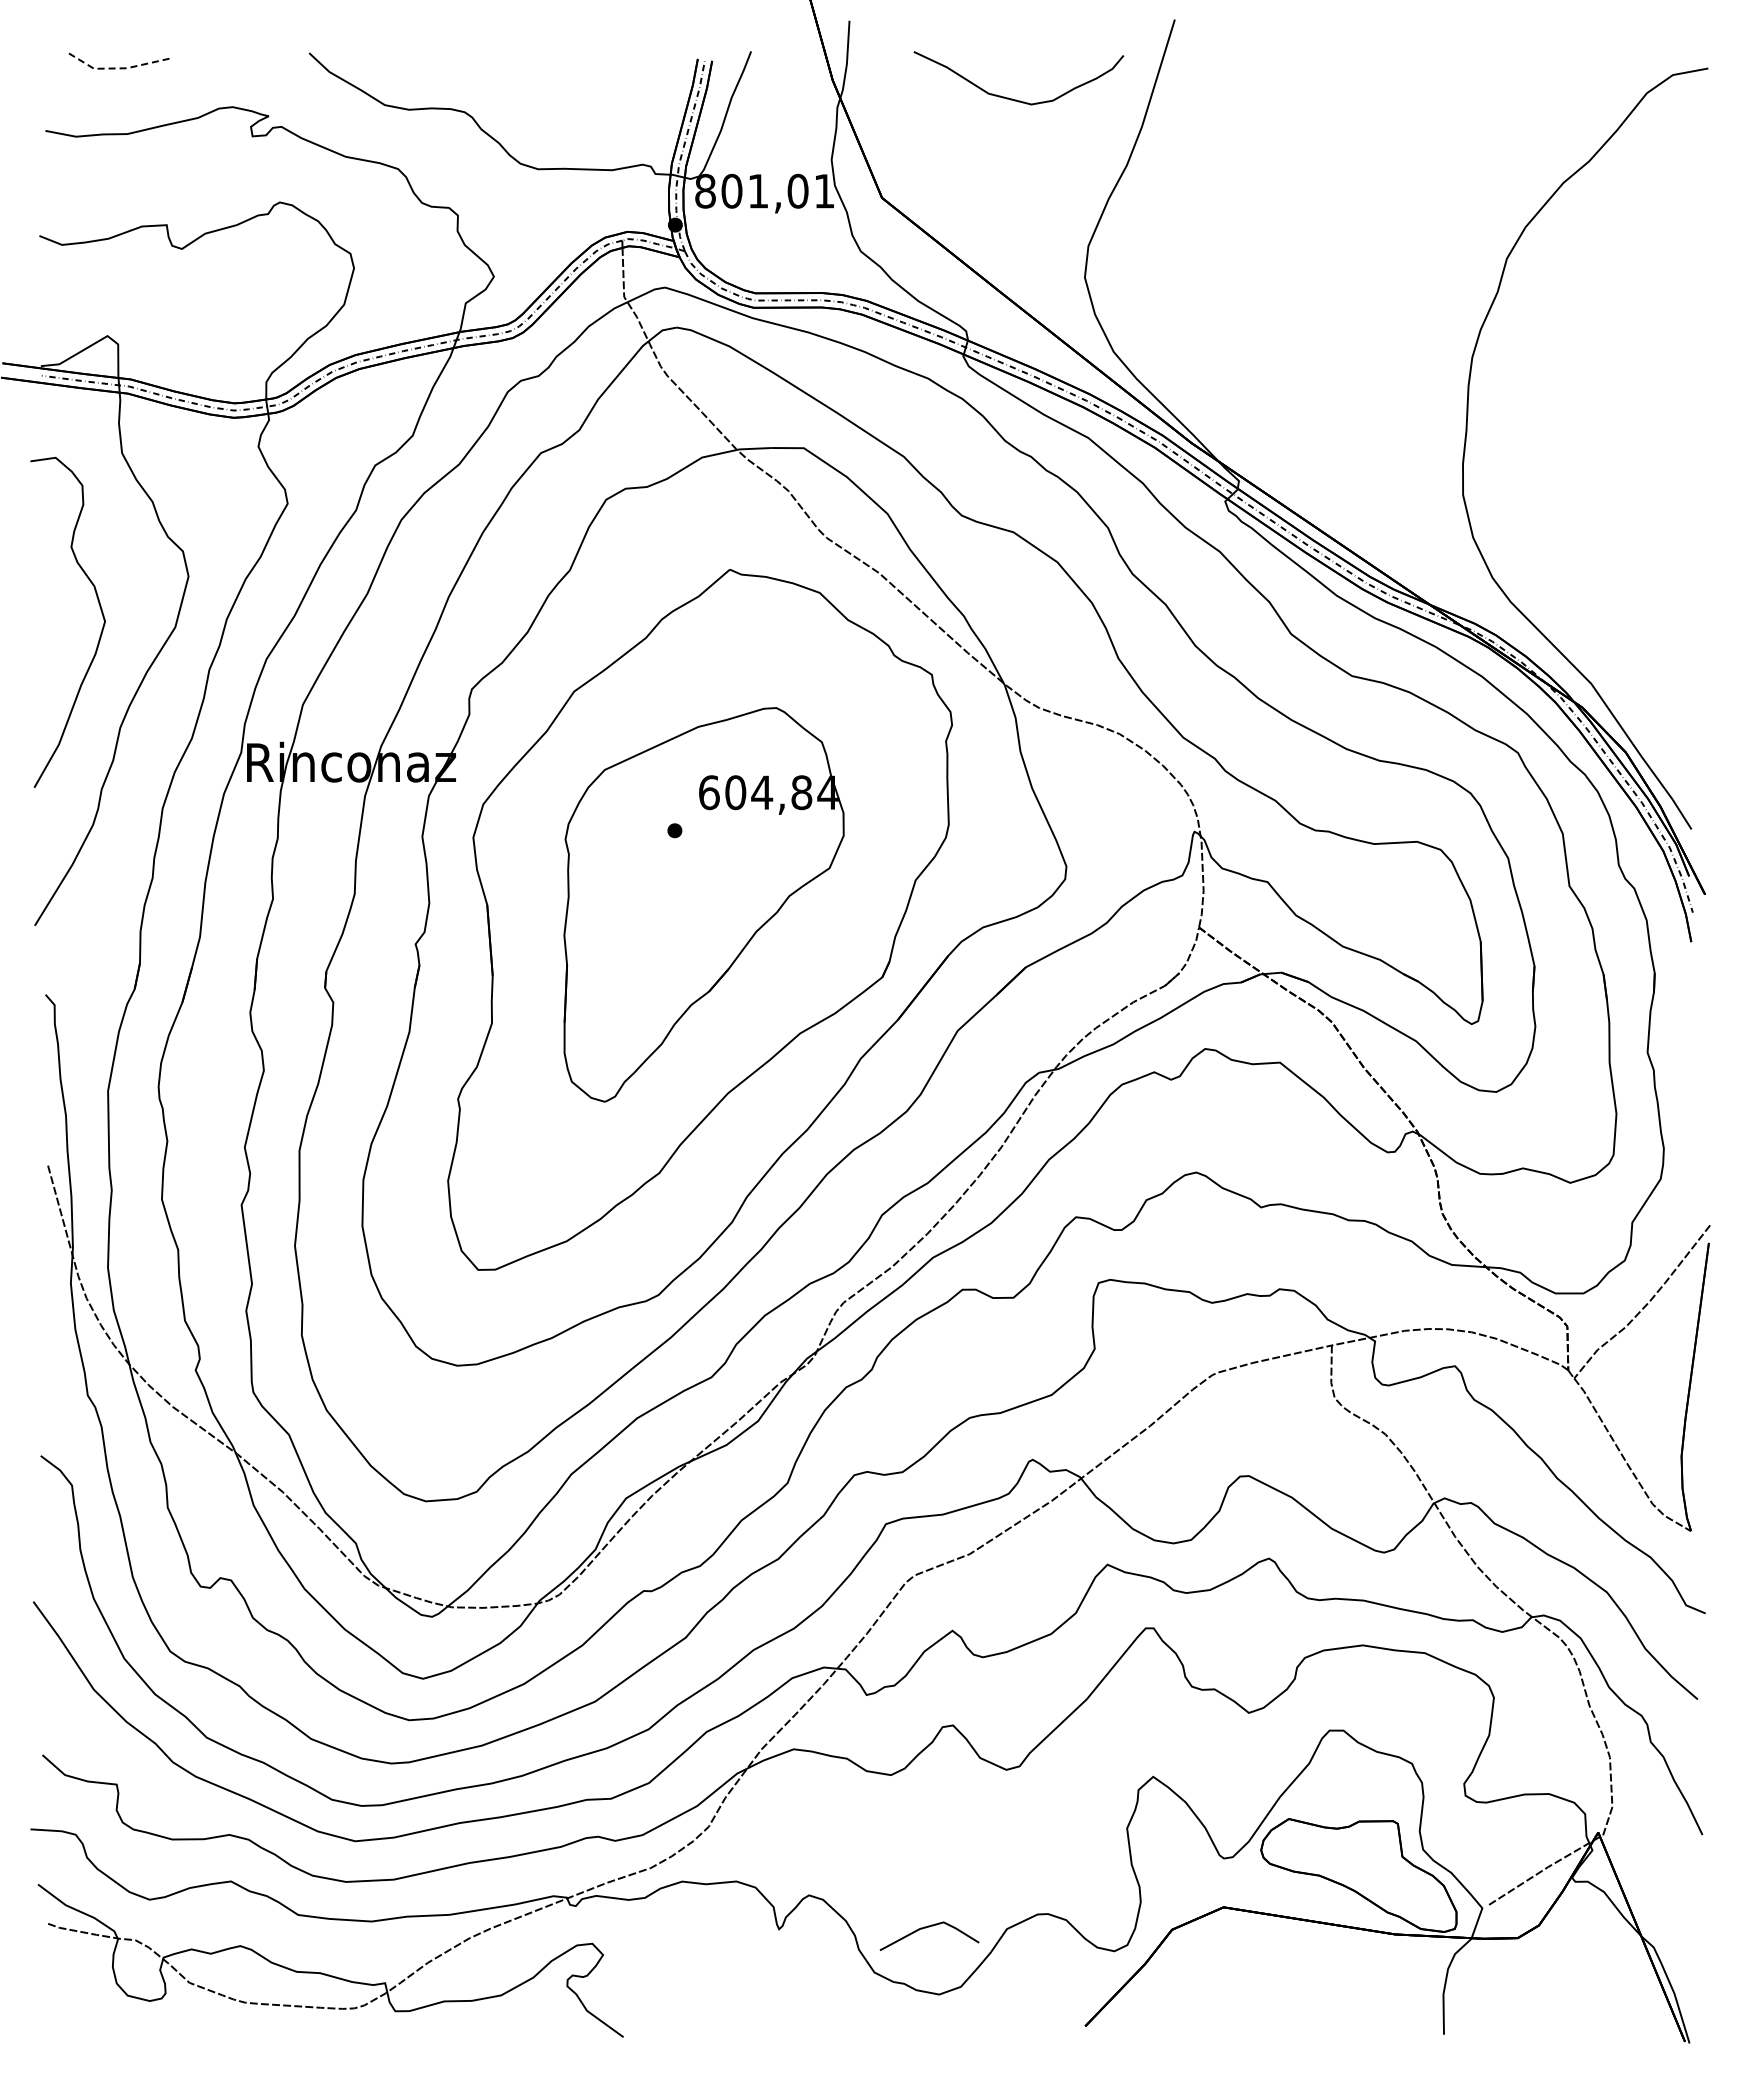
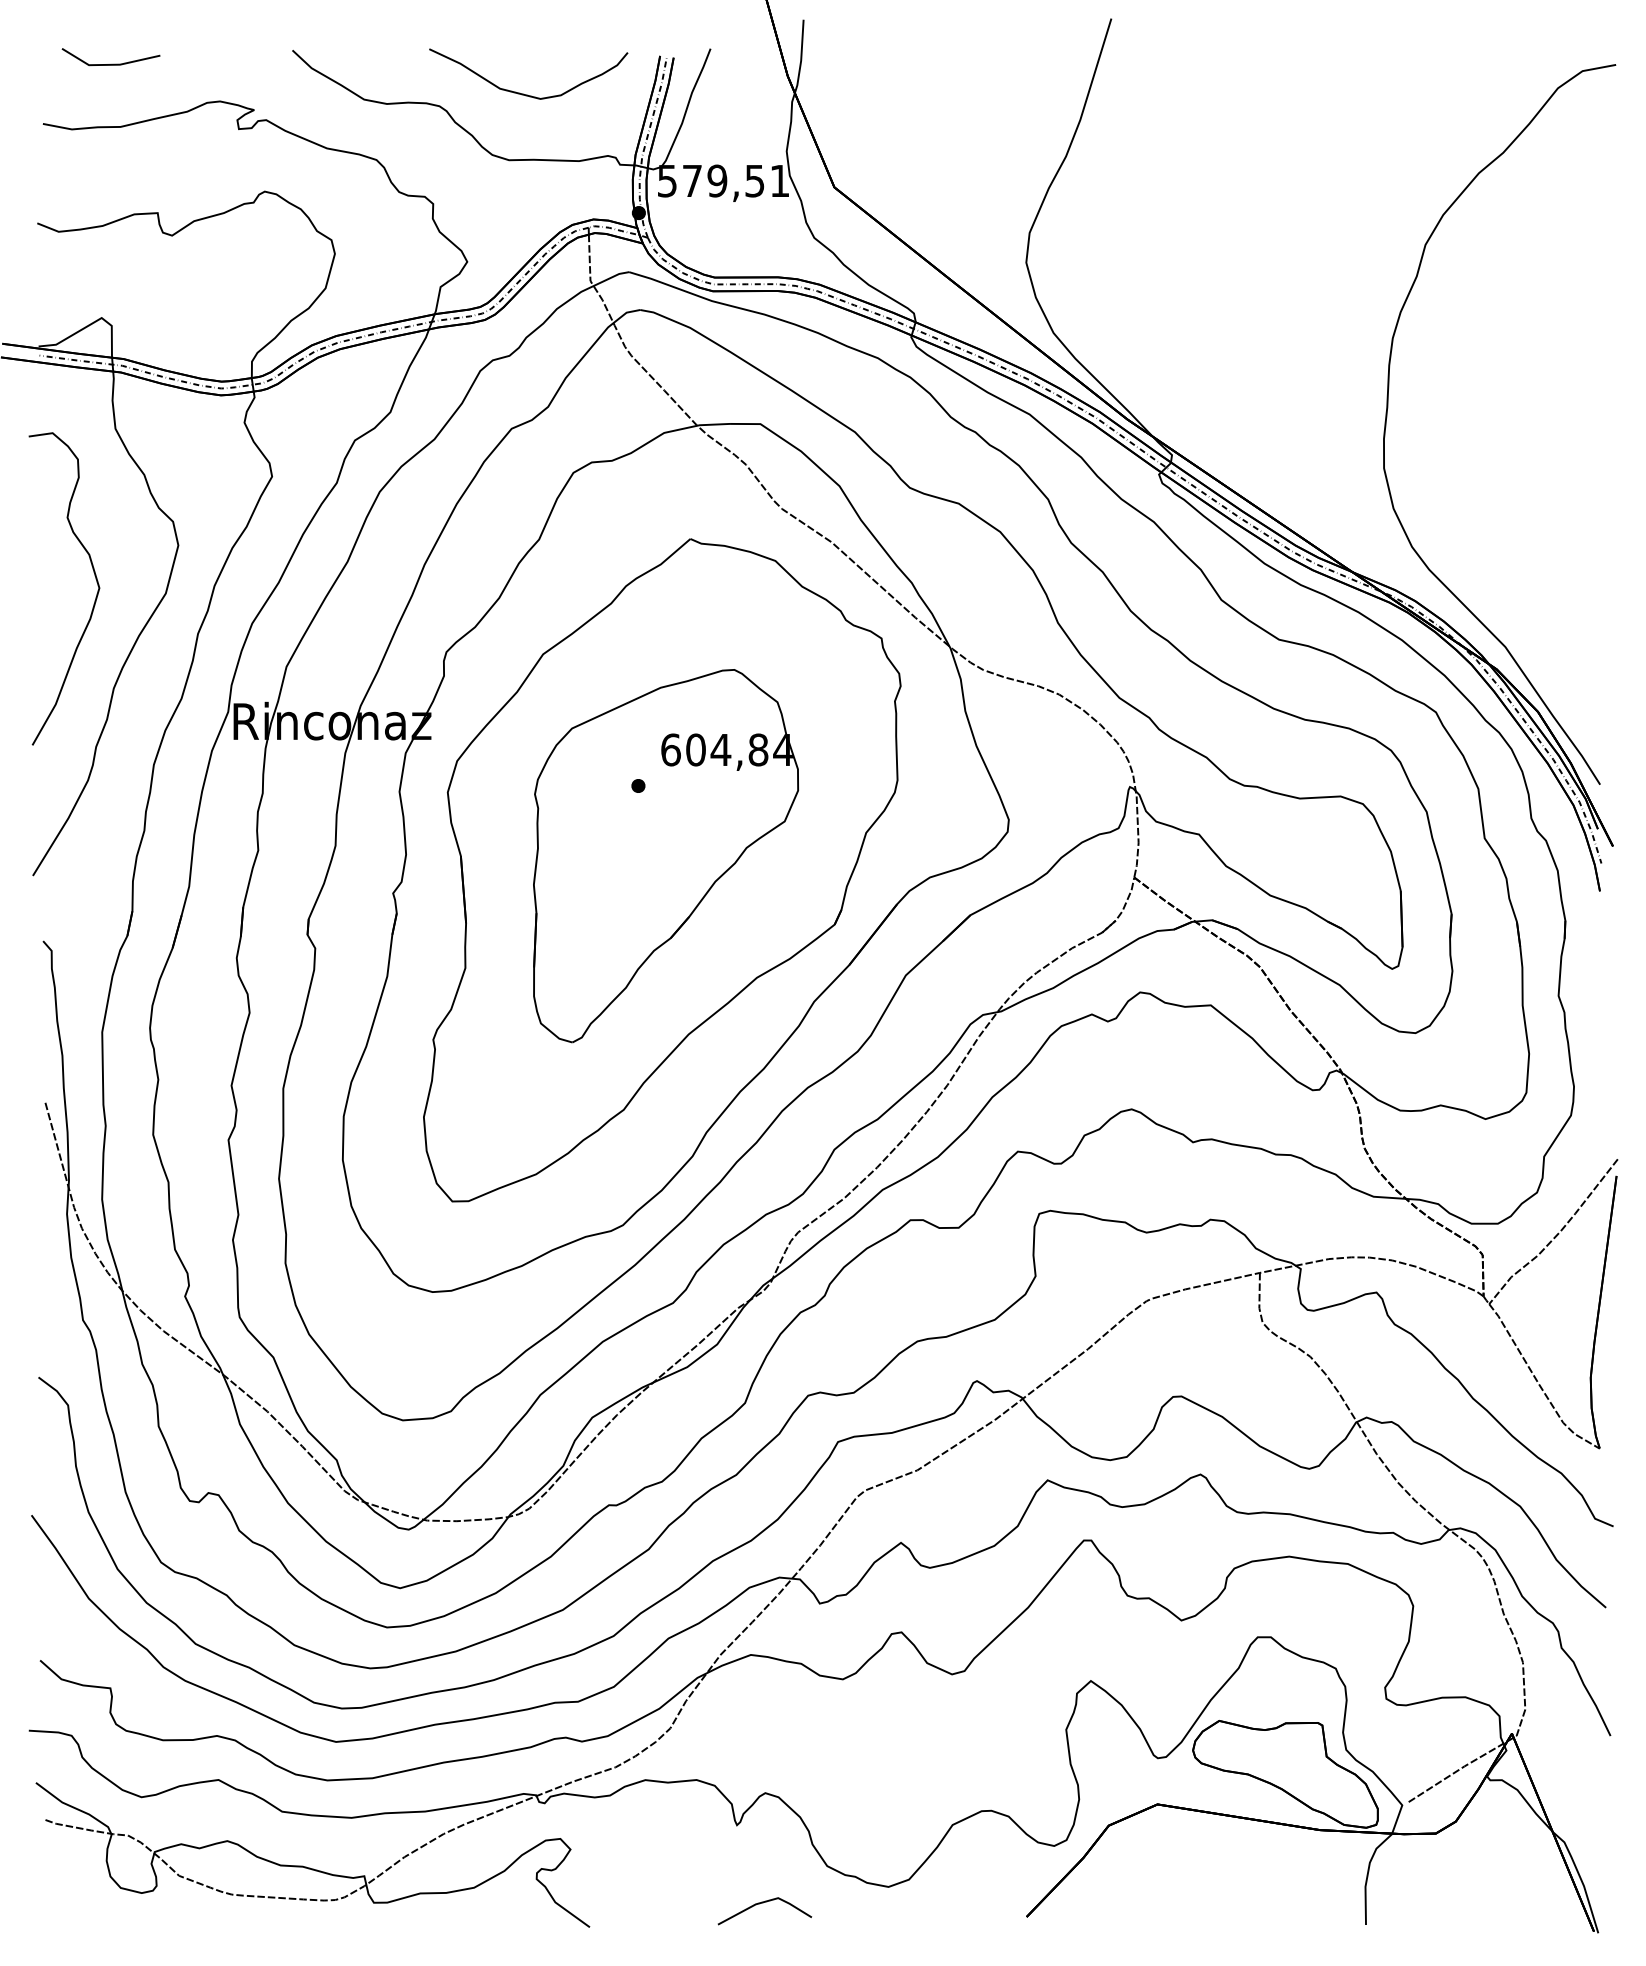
line: (115, 68) -> (109, 64), dashed -> solid
curve: (1012, 98) -> (522, 93), moved
text: (751, 190) -> (710, 180), 801,01 -> 579,51
line: (926, 1928) -> (761, 1903), moved

